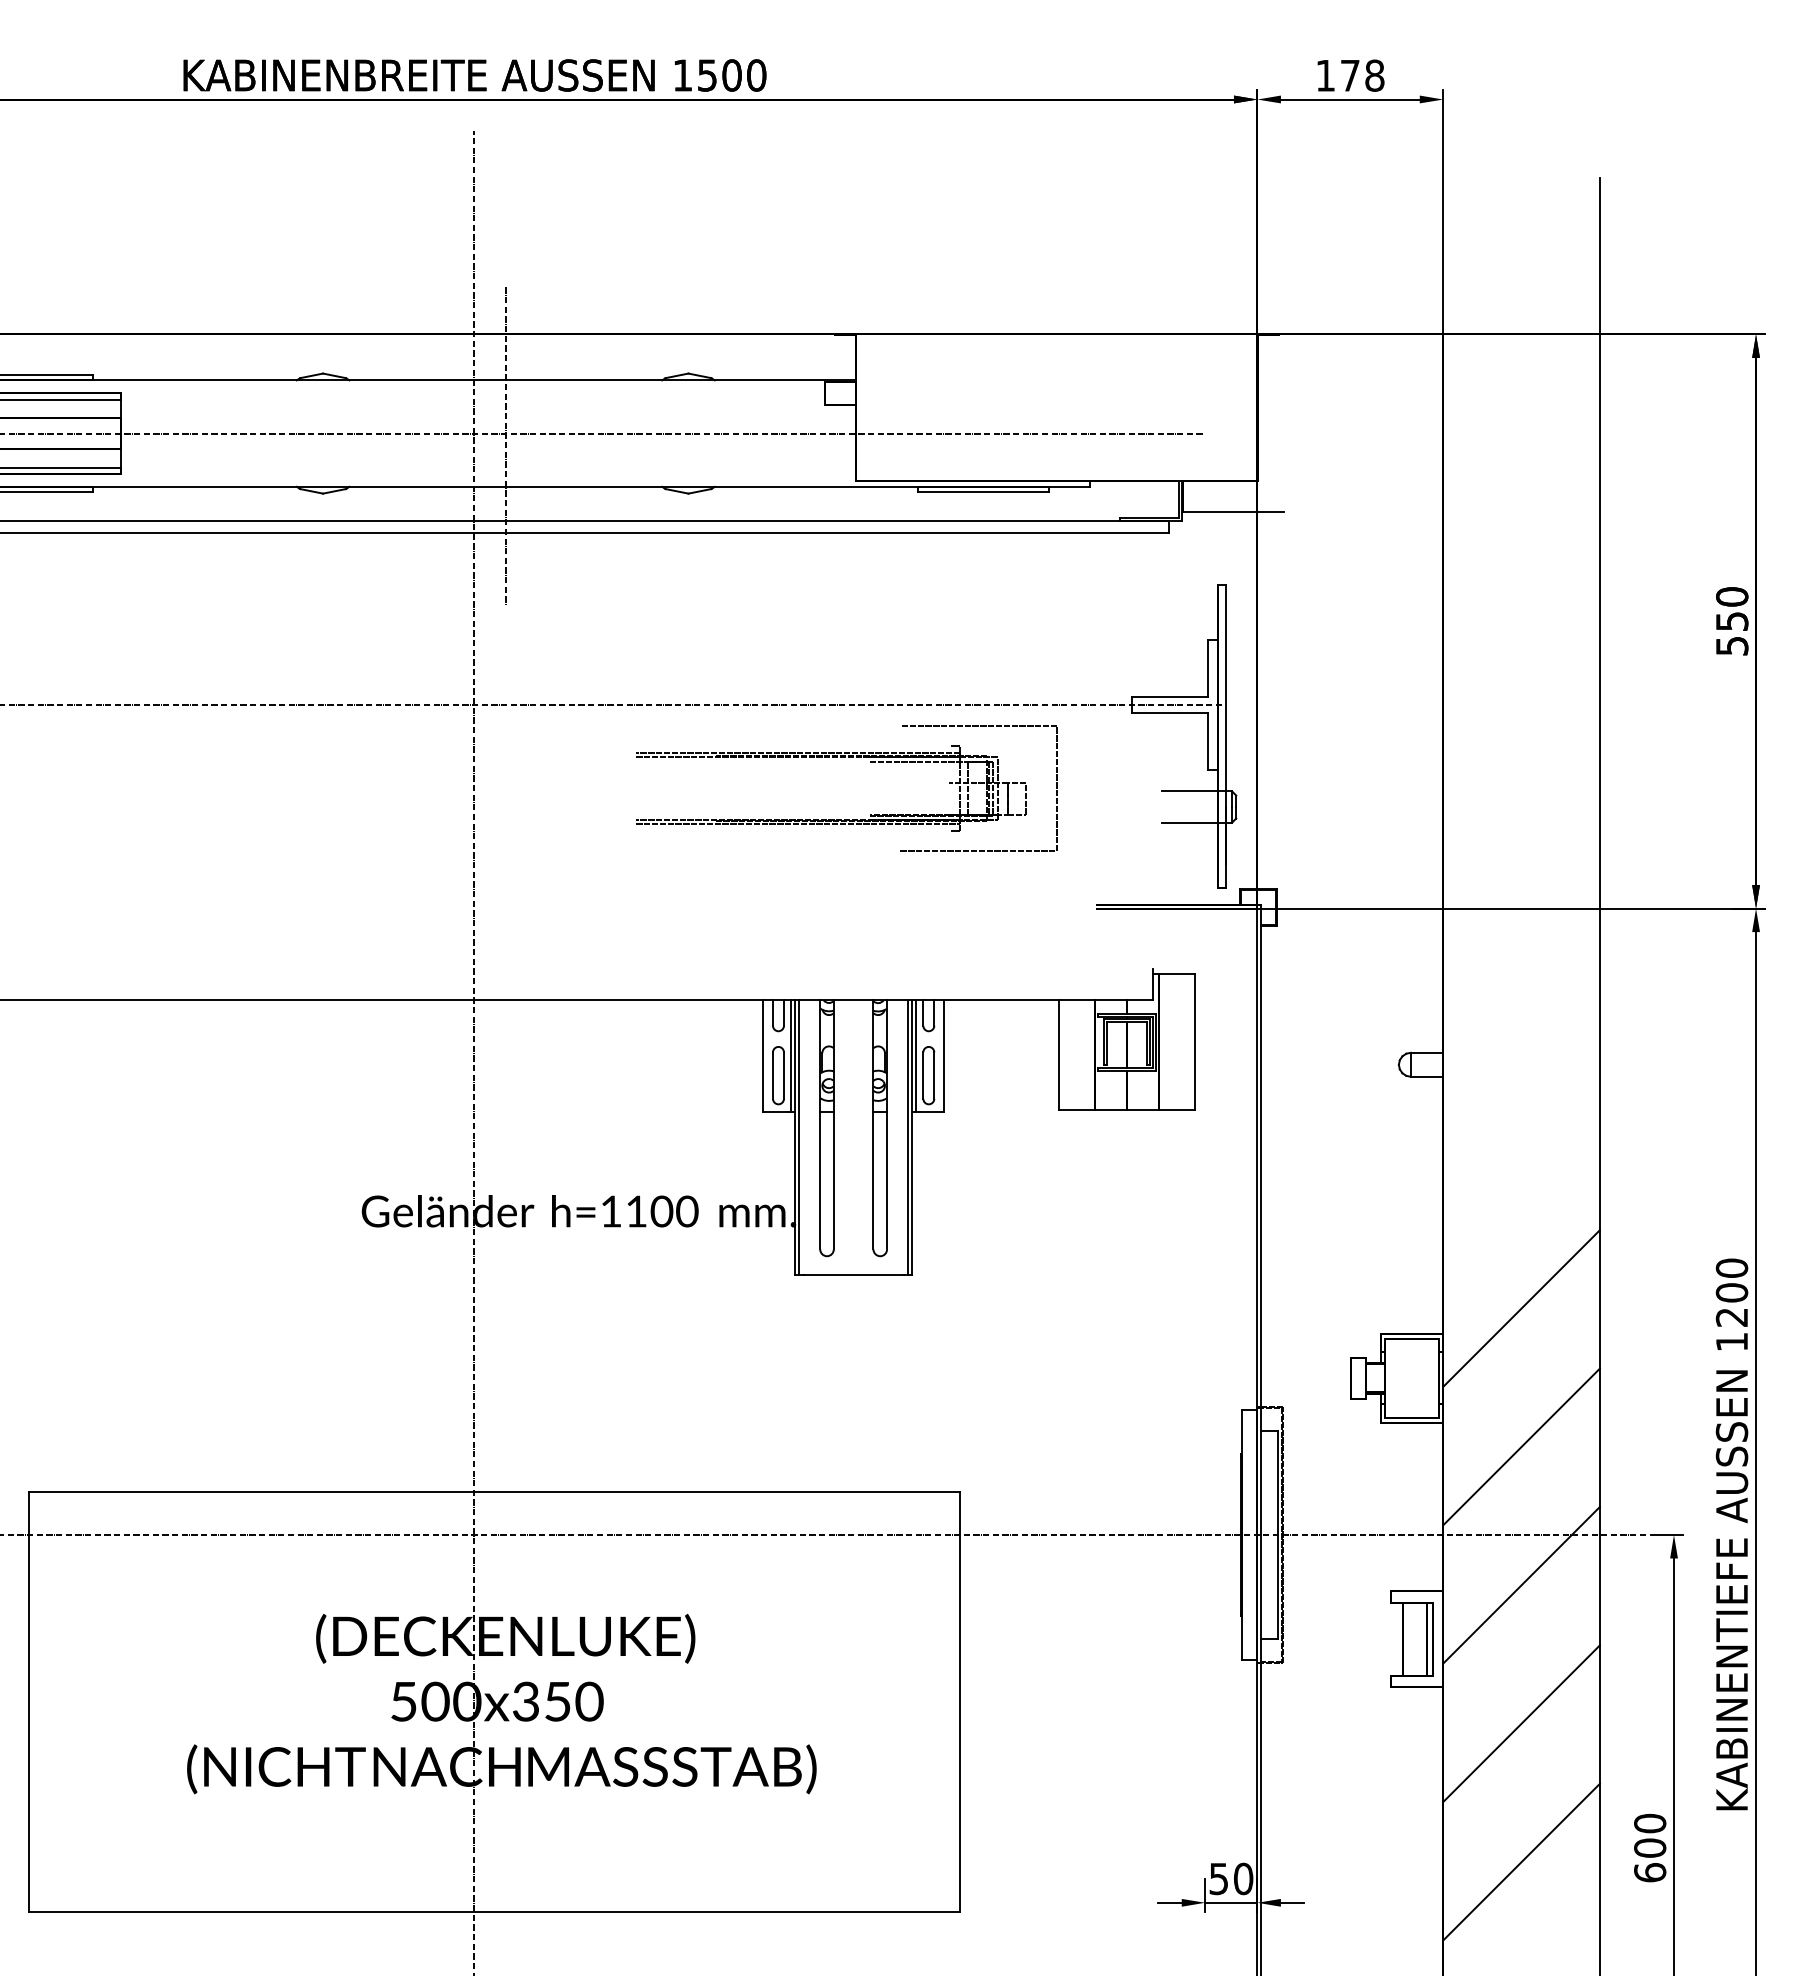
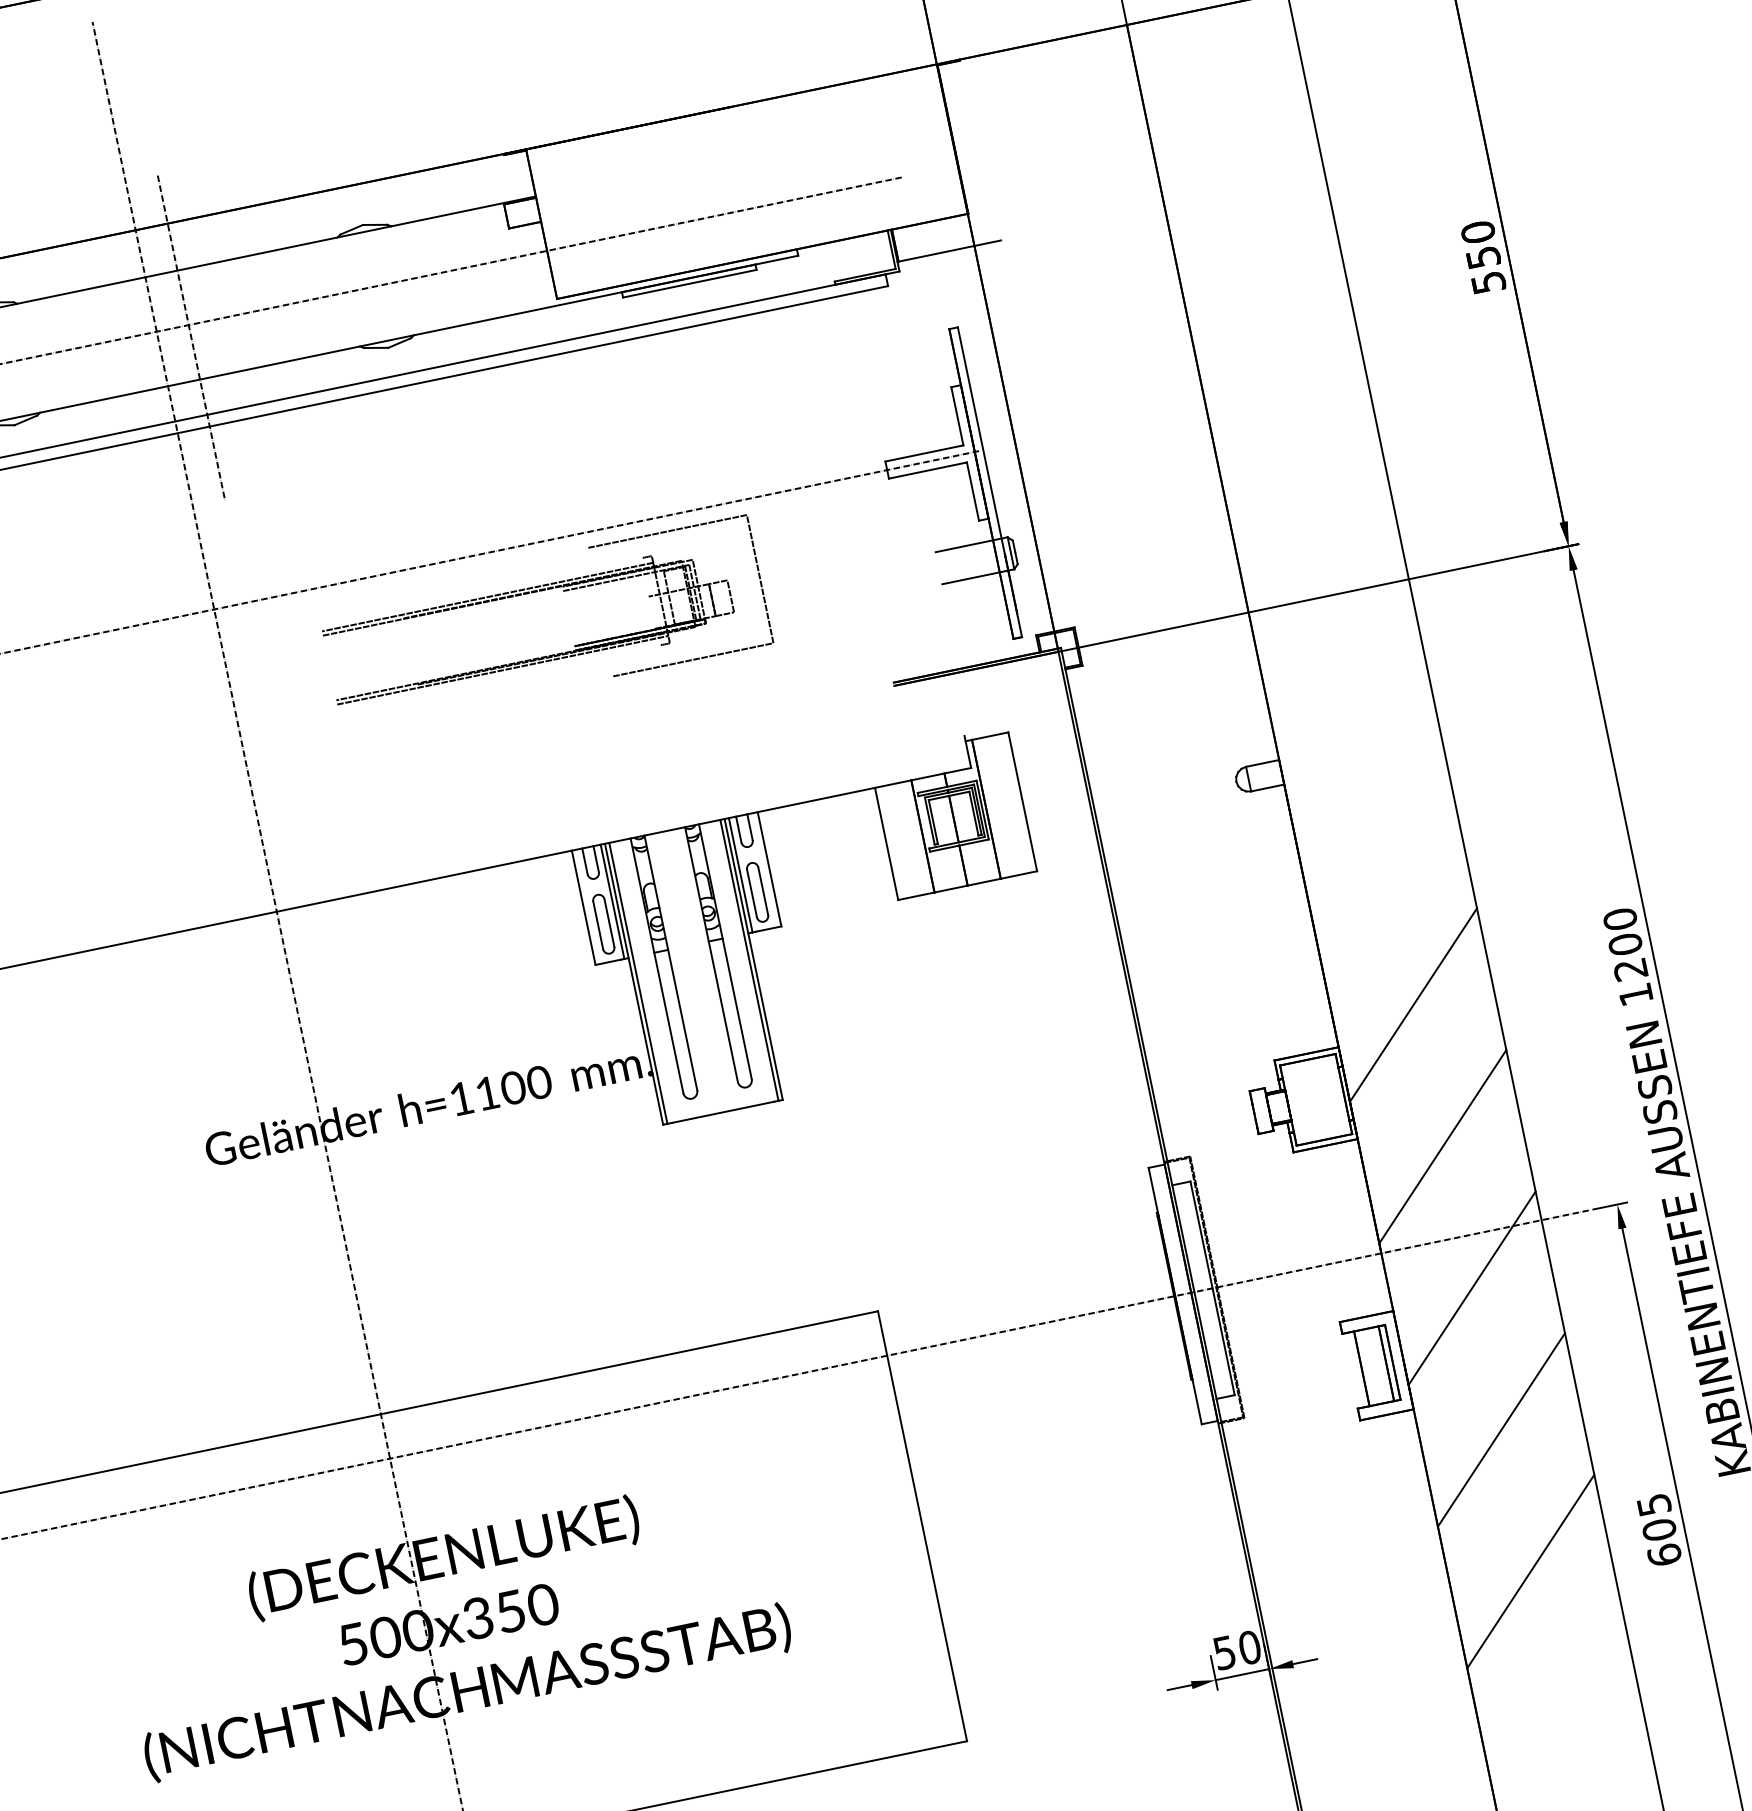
part: (846, 819) -> (551, 655), moved
text: (1650, 1823) -> (1654, 1504), 600 -> 605

